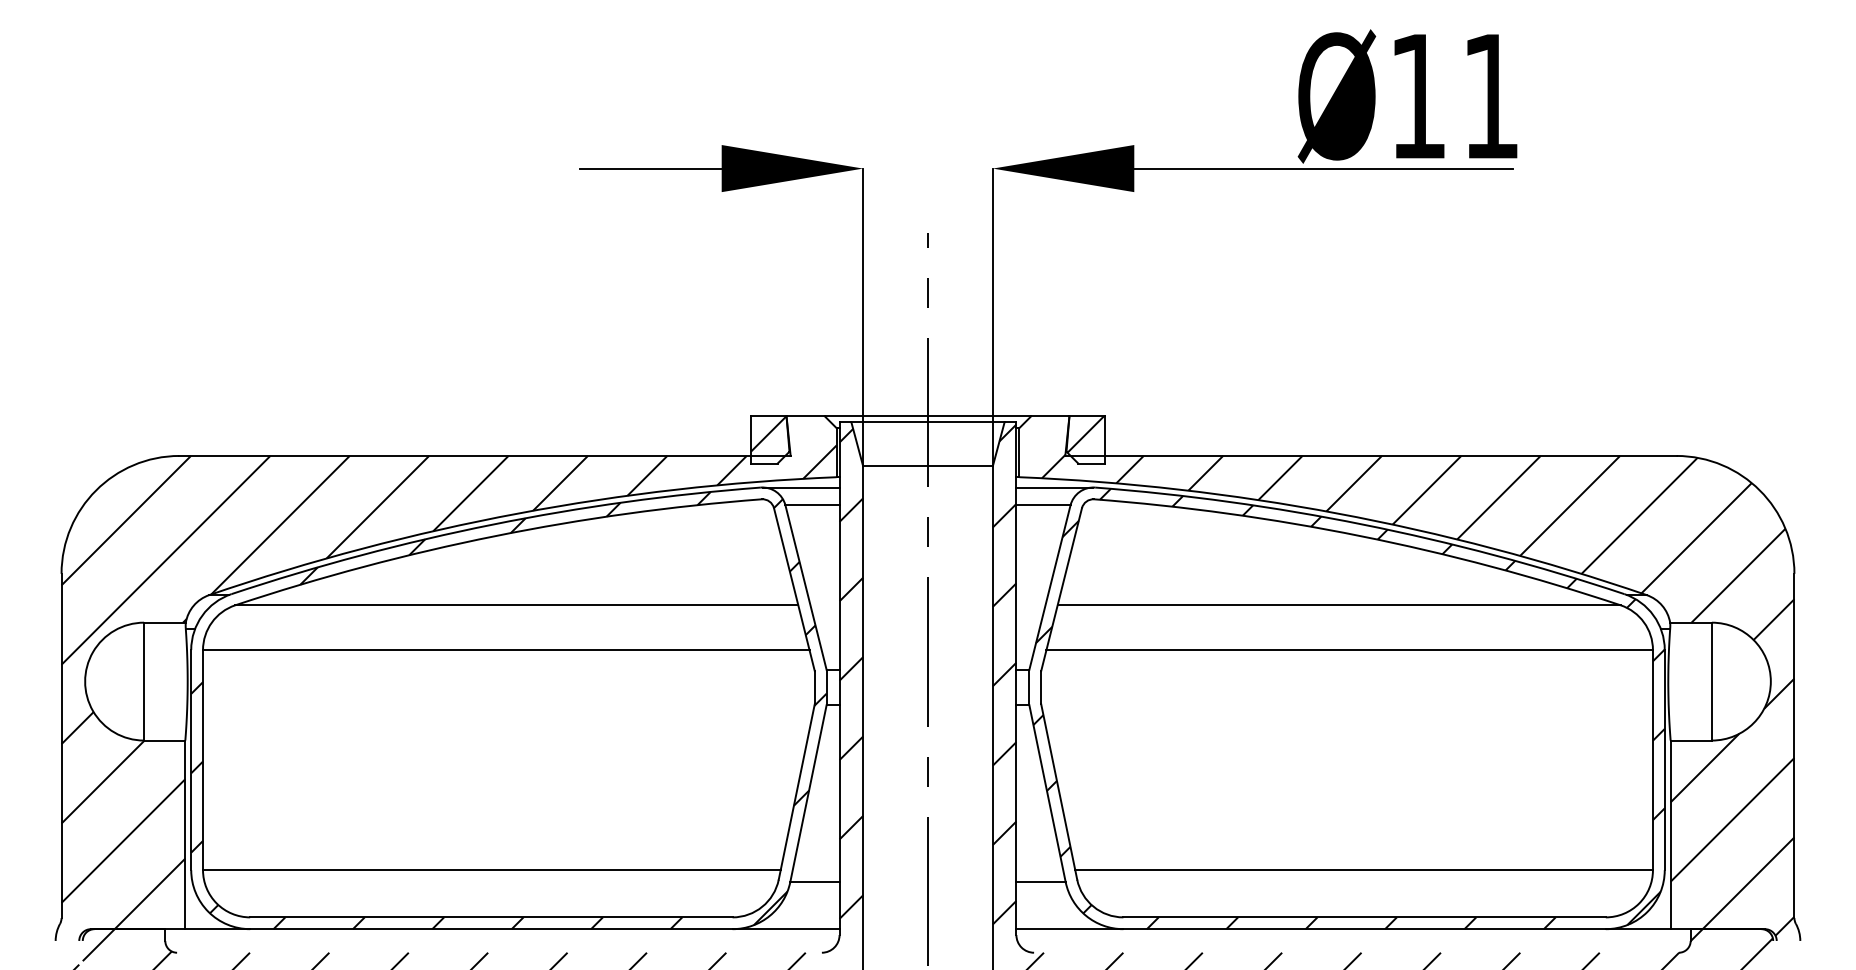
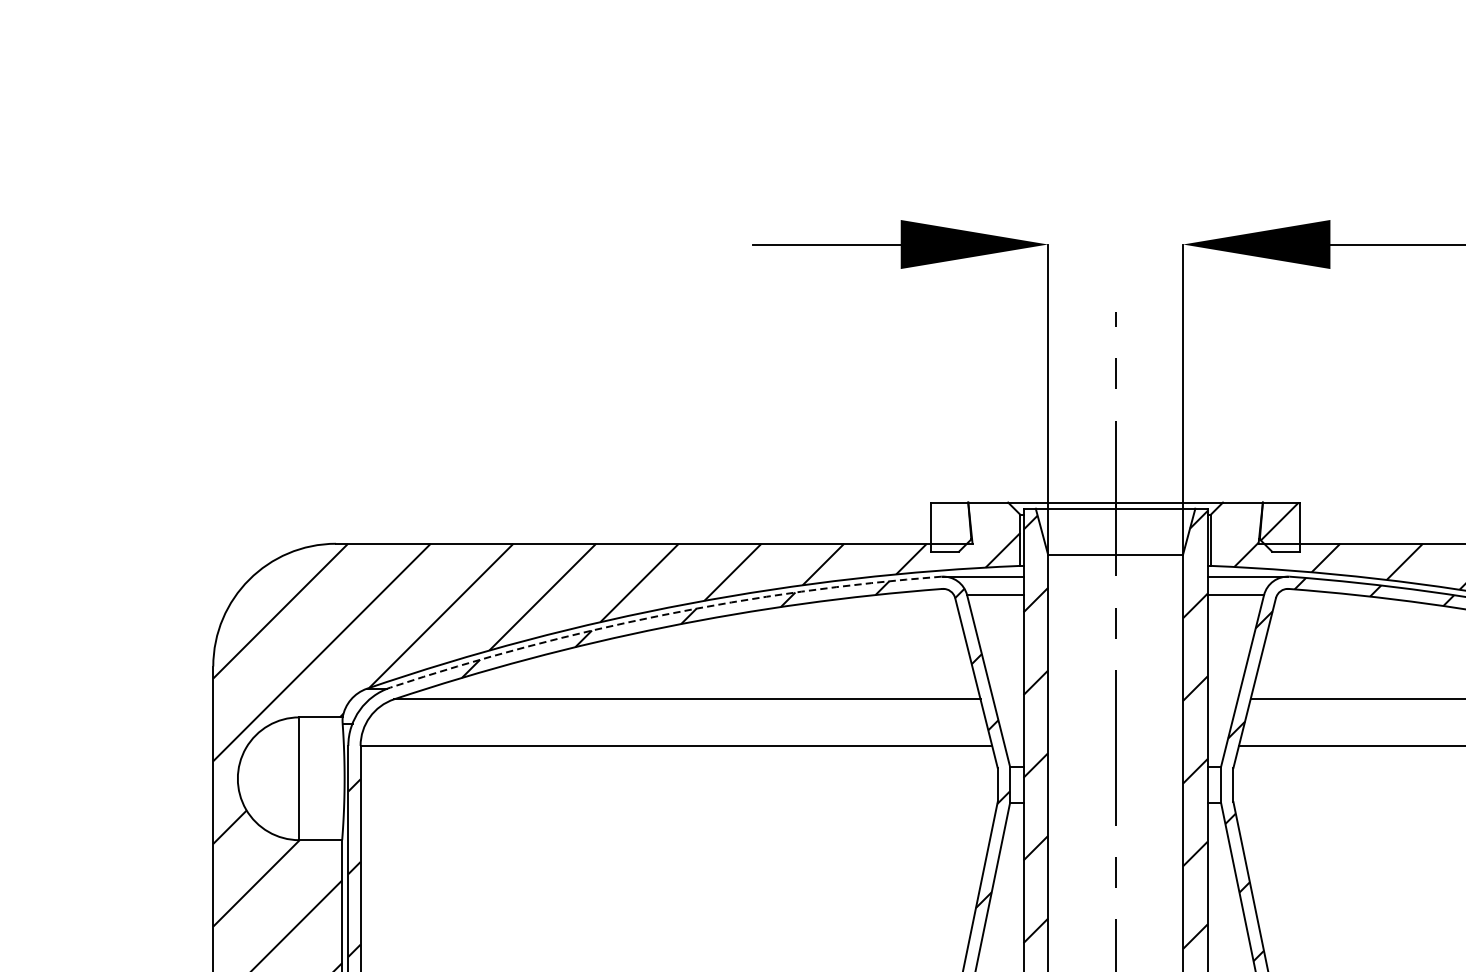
hatch: (768, 433) -> (949, 520), removed
arc: (492, 524) -> (662, 615), solid -> dashed

